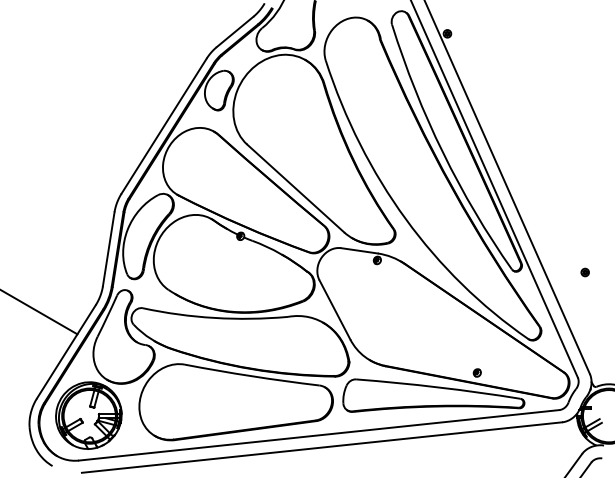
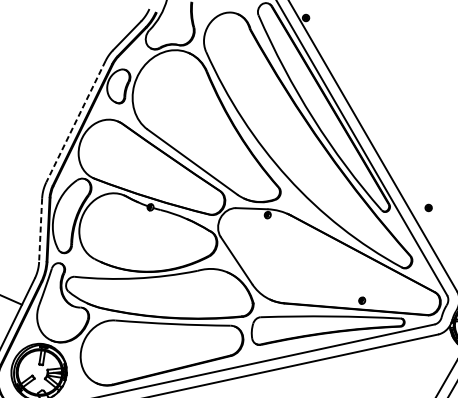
line: (164, 126) -> (76, 121), solid -> dashed
line: (108, 249) -> (40, 230), solid -> dashed
part: (584, 272) -> (428, 208), moved

